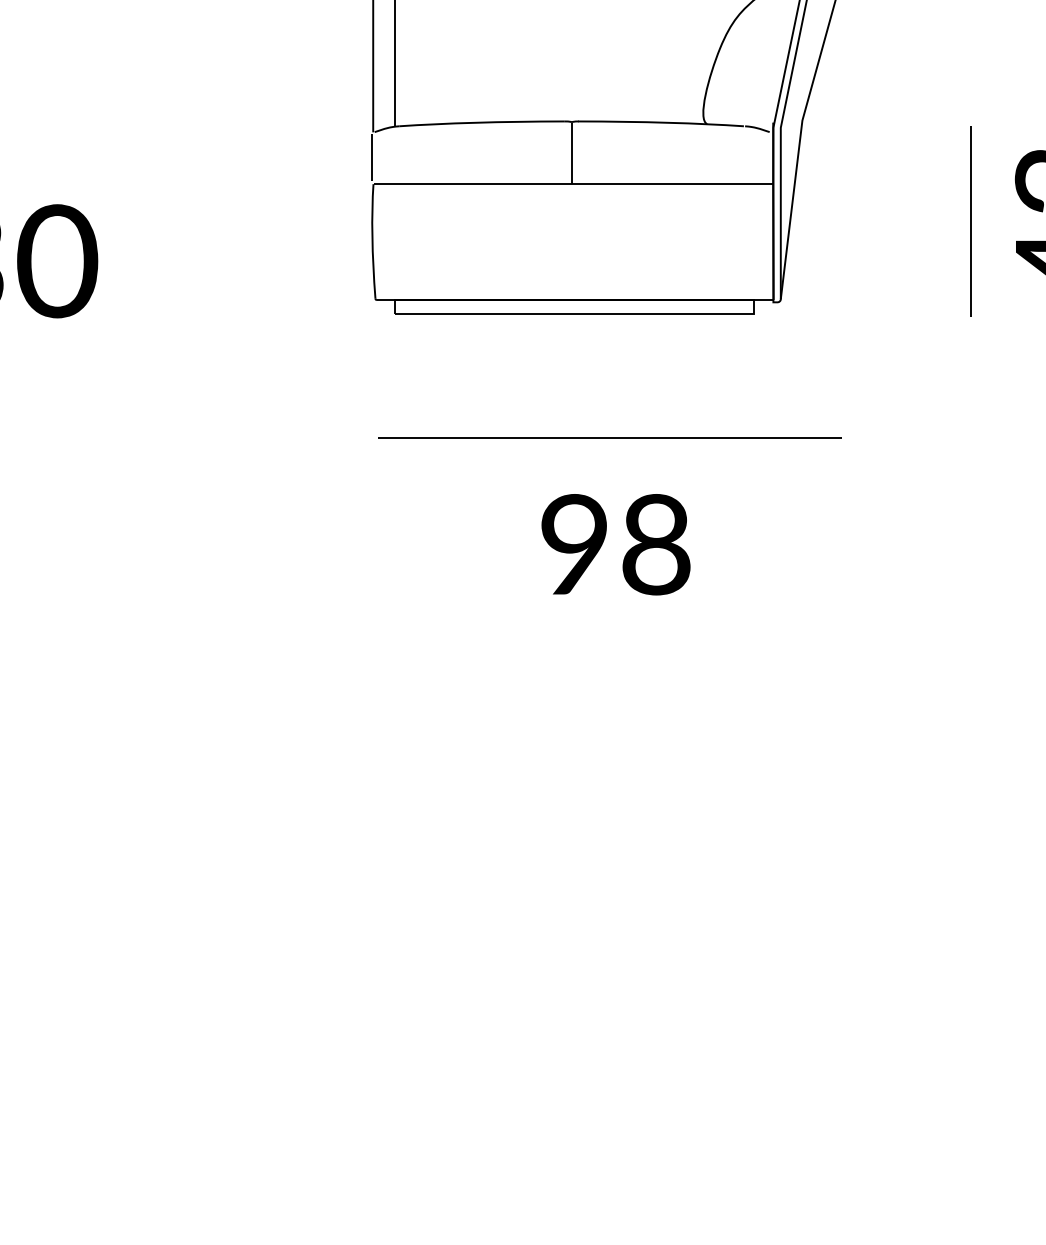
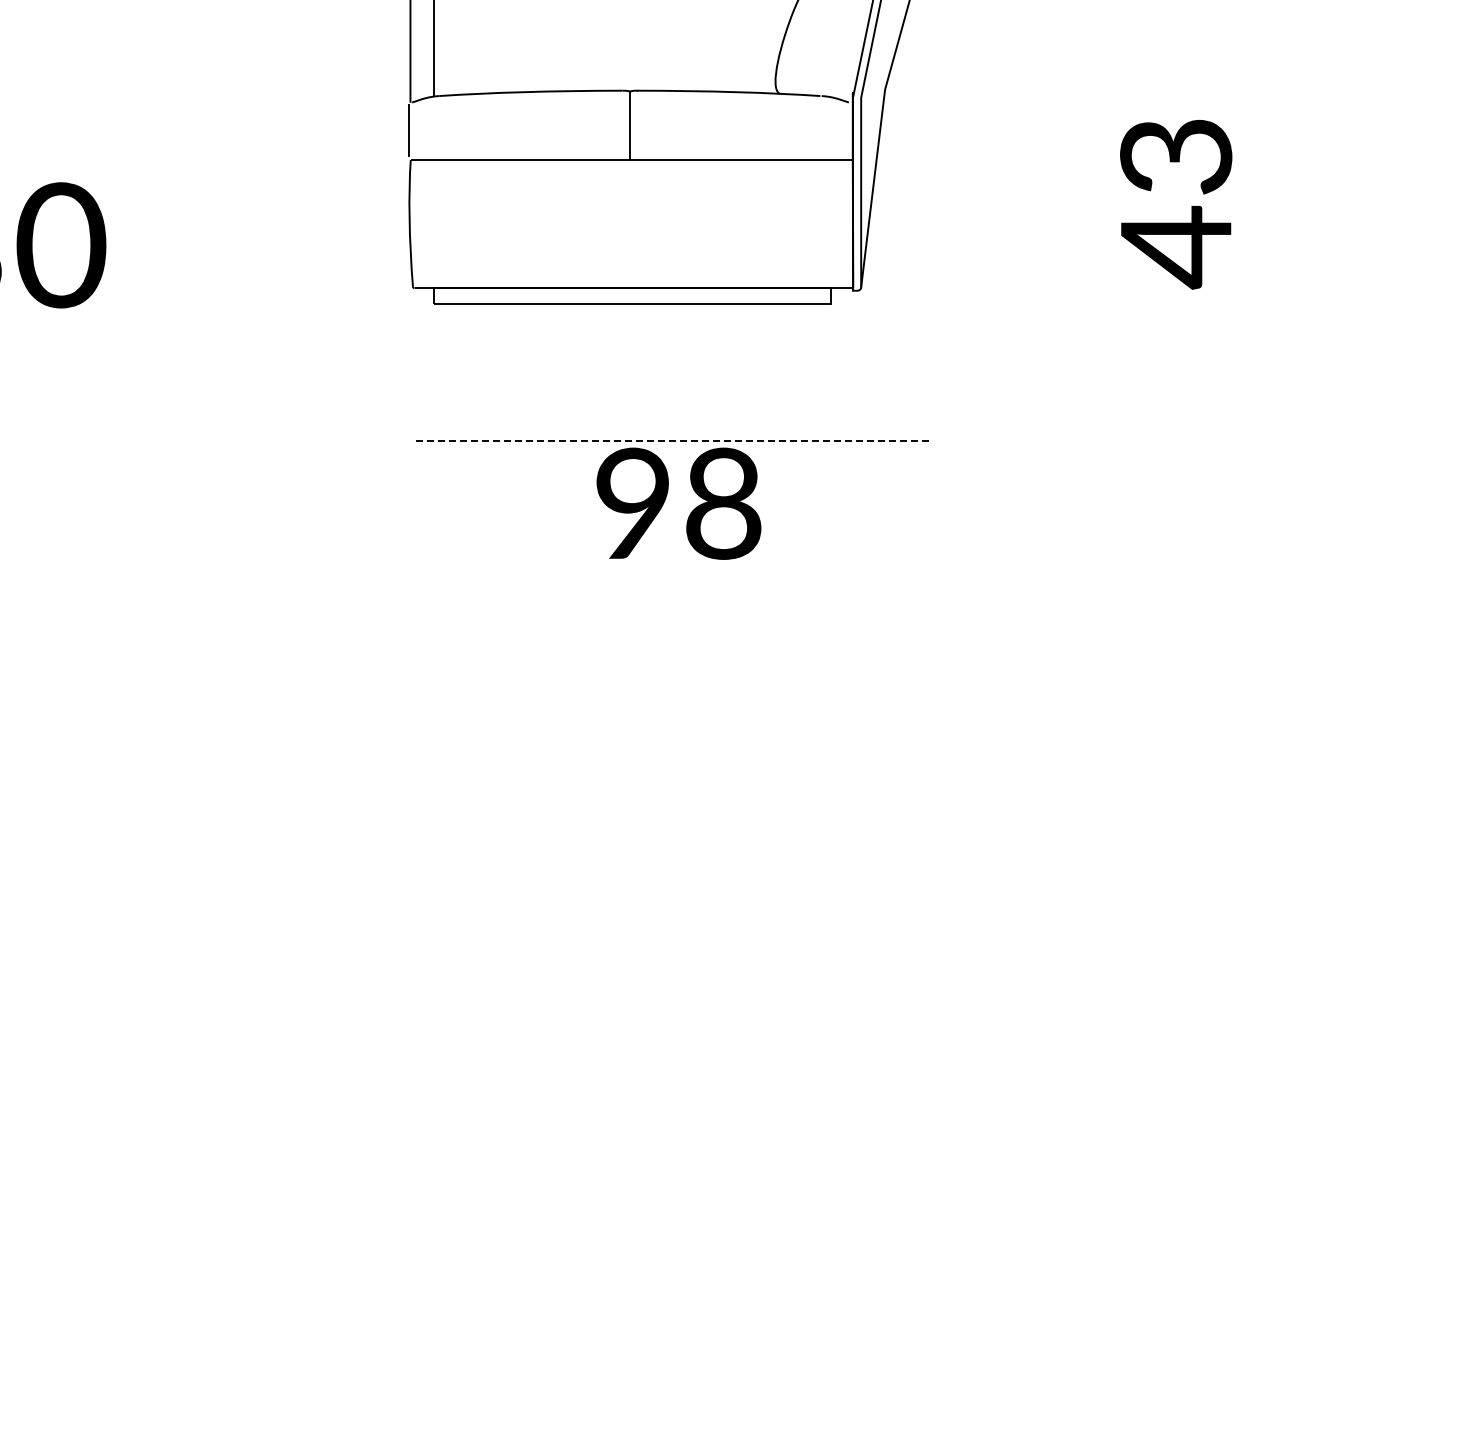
line: (970, 221) -> (1071, 201), removed
line: (610, 438) -> (672, 441), solid -> dashed
text: (615, 544) -> (678, 503), moved

